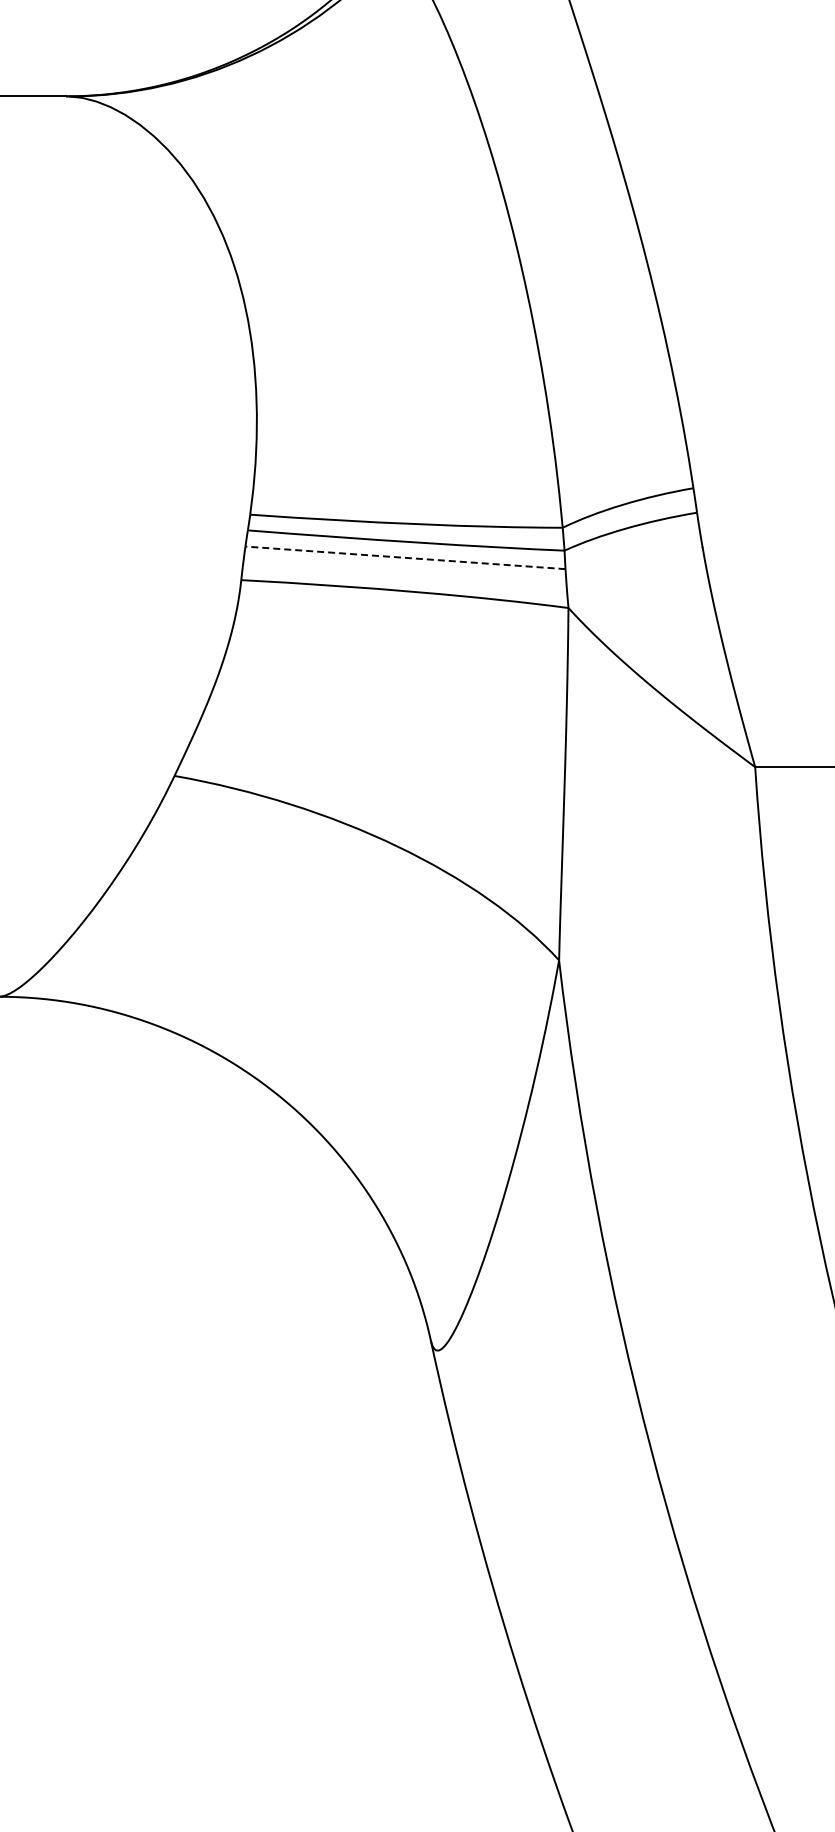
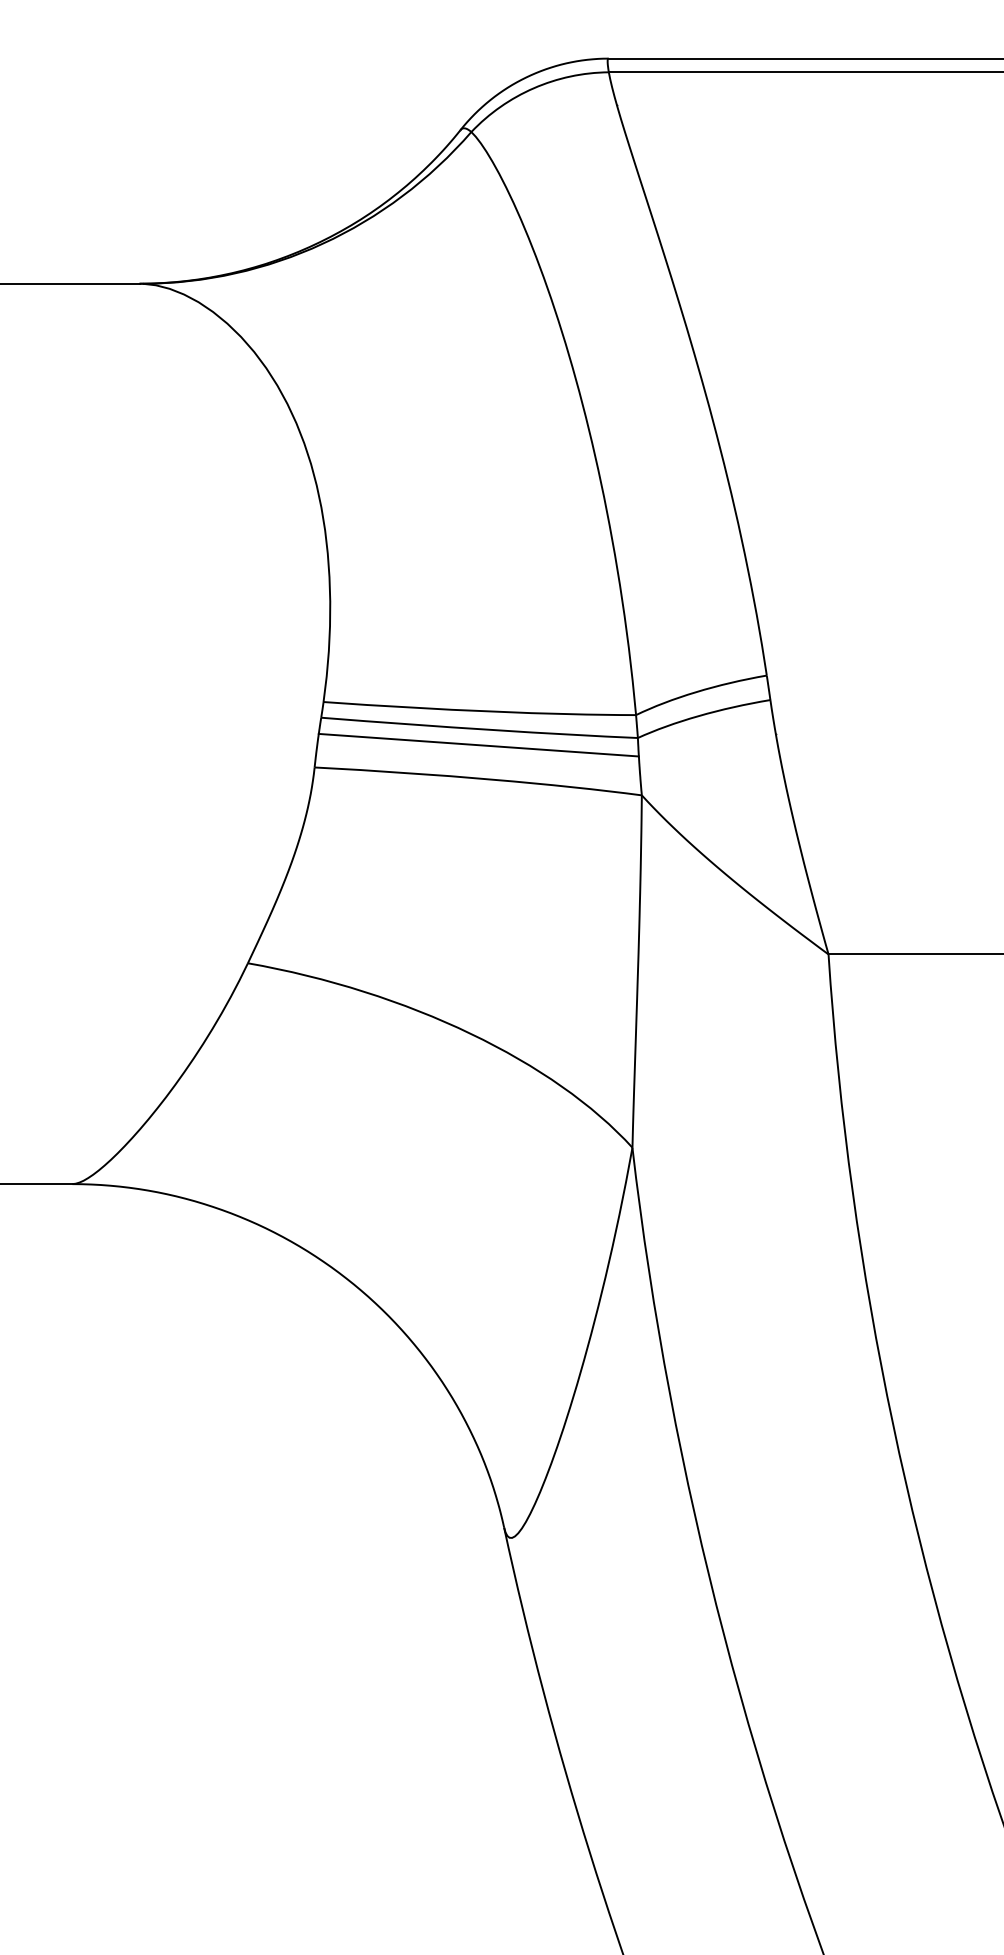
line: (405, 558) -> (478, 745), dashed -> solid

